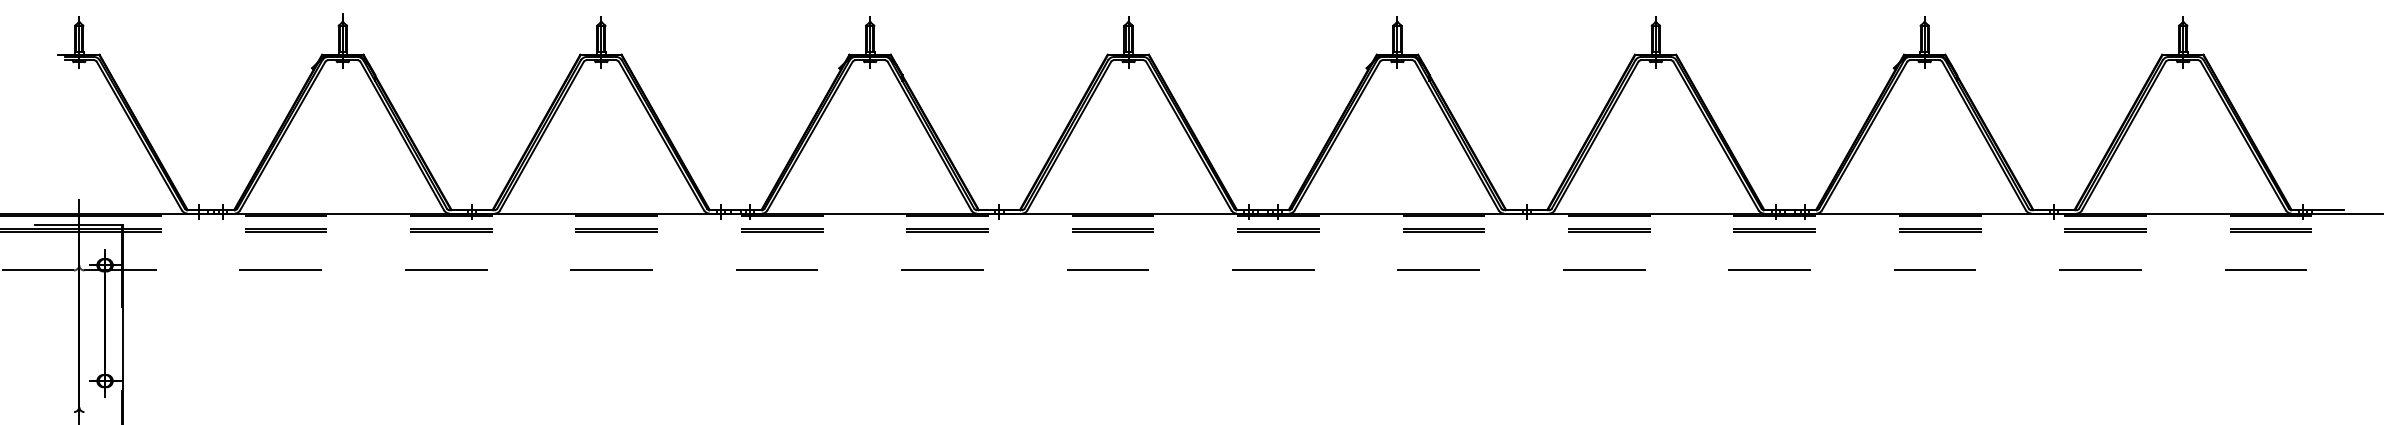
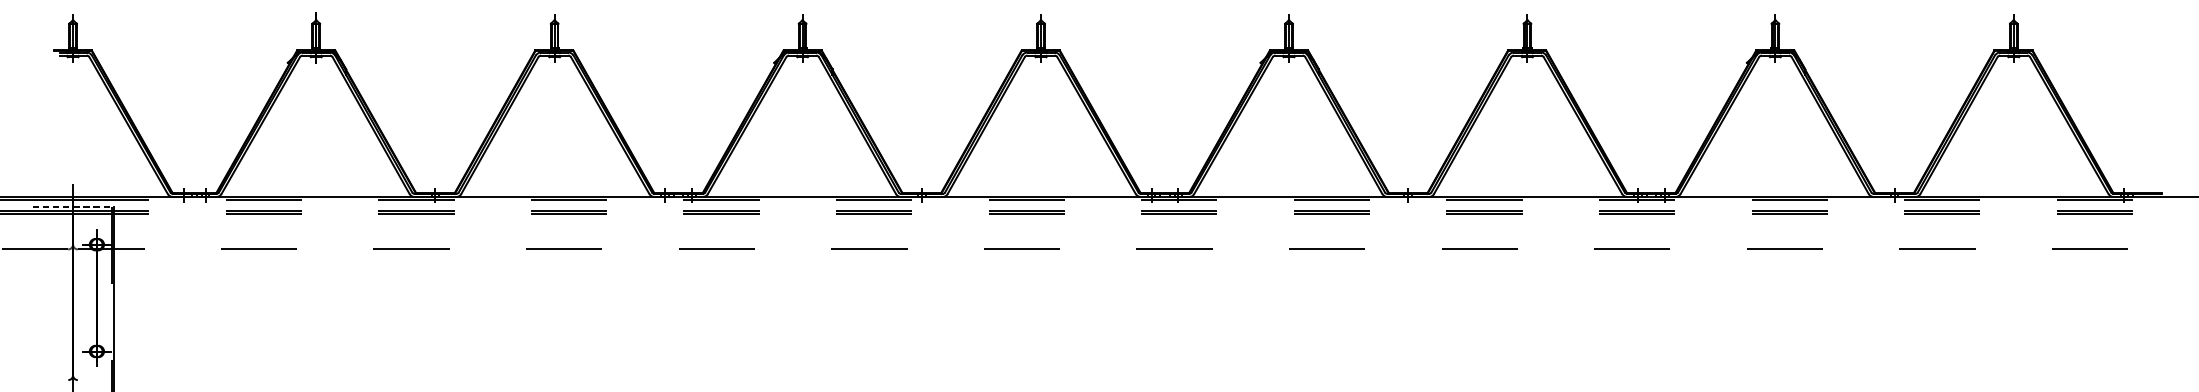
line: (79, 224) -> (73, 207), solid -> dashed

